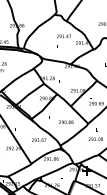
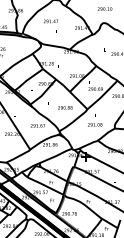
text: (63, 36) -> (50, 21), moved

